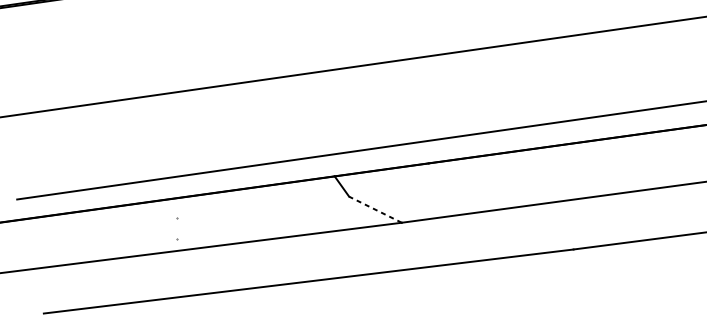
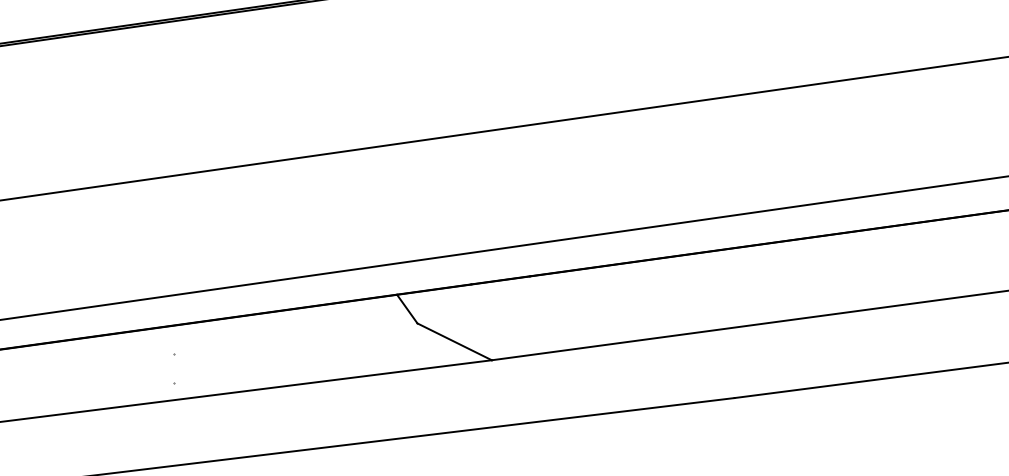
line: (375, 209) -> (454, 341), dashed -> solid

